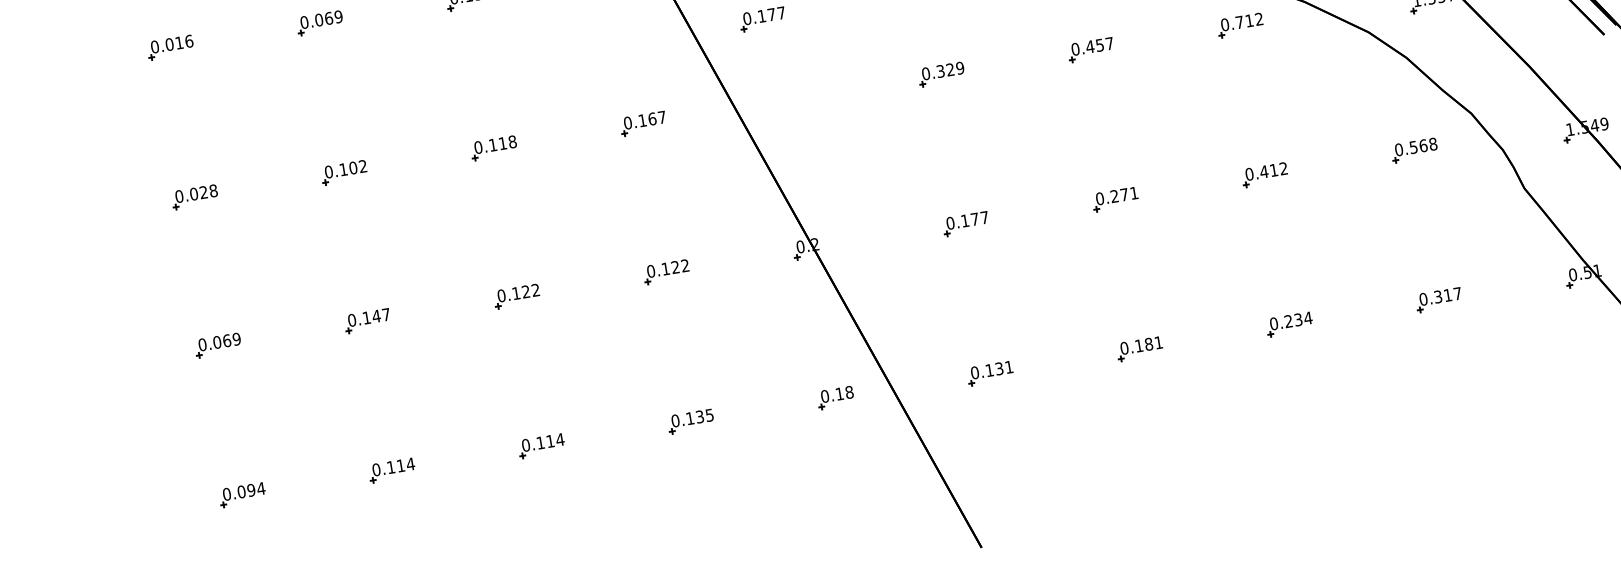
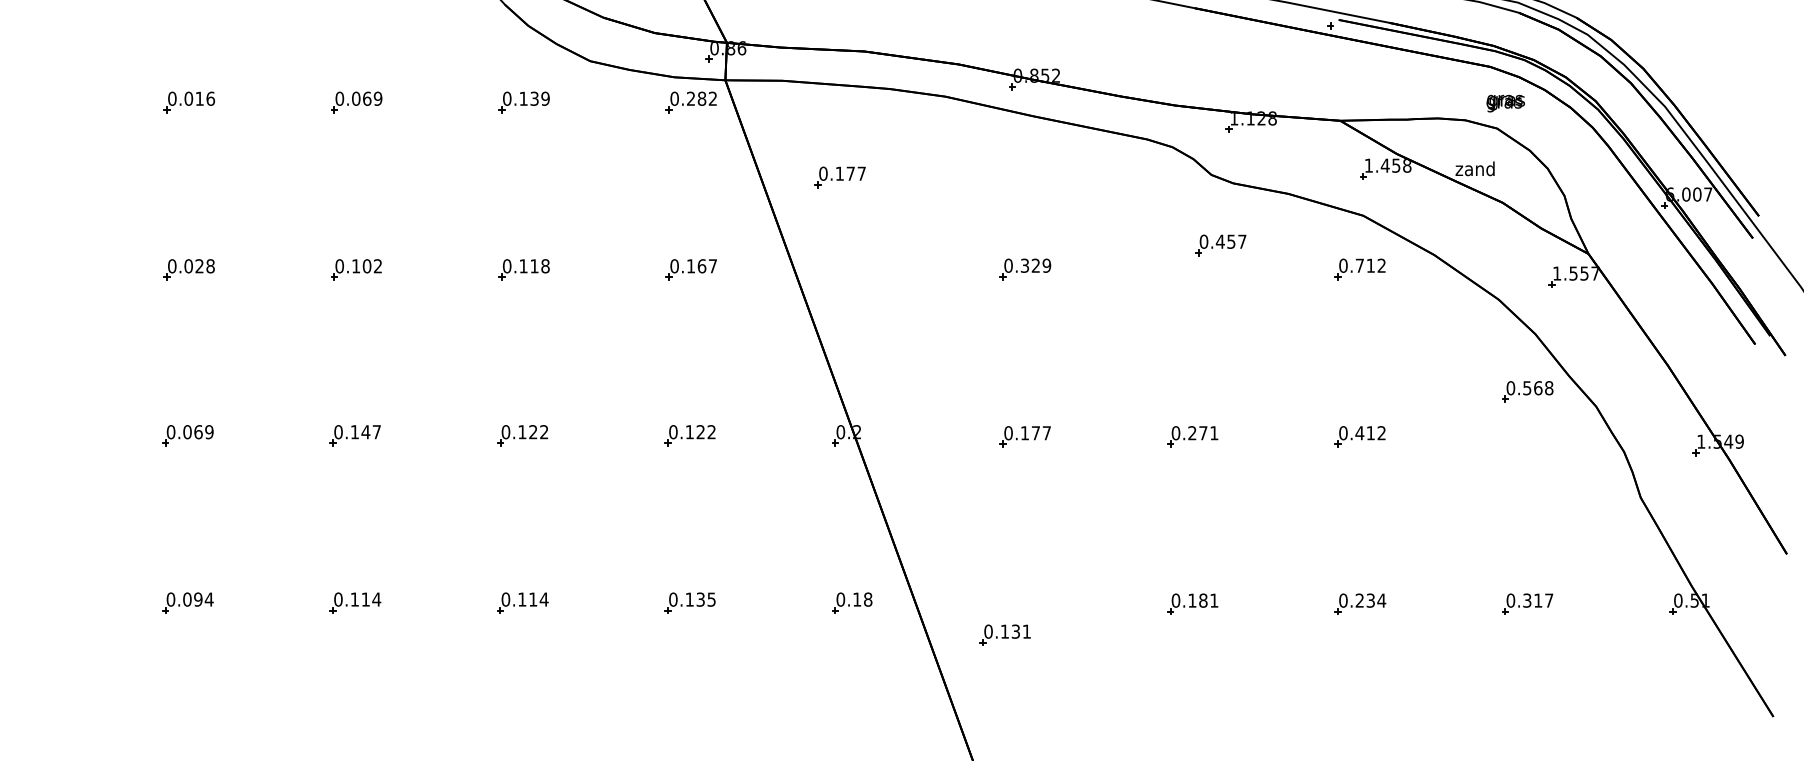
part: (1090, 50) -> (1220, 245), moved
part: (1414, 150) -> (1527, 391), moved
part: (989, 373) -> (1004, 634), moved

